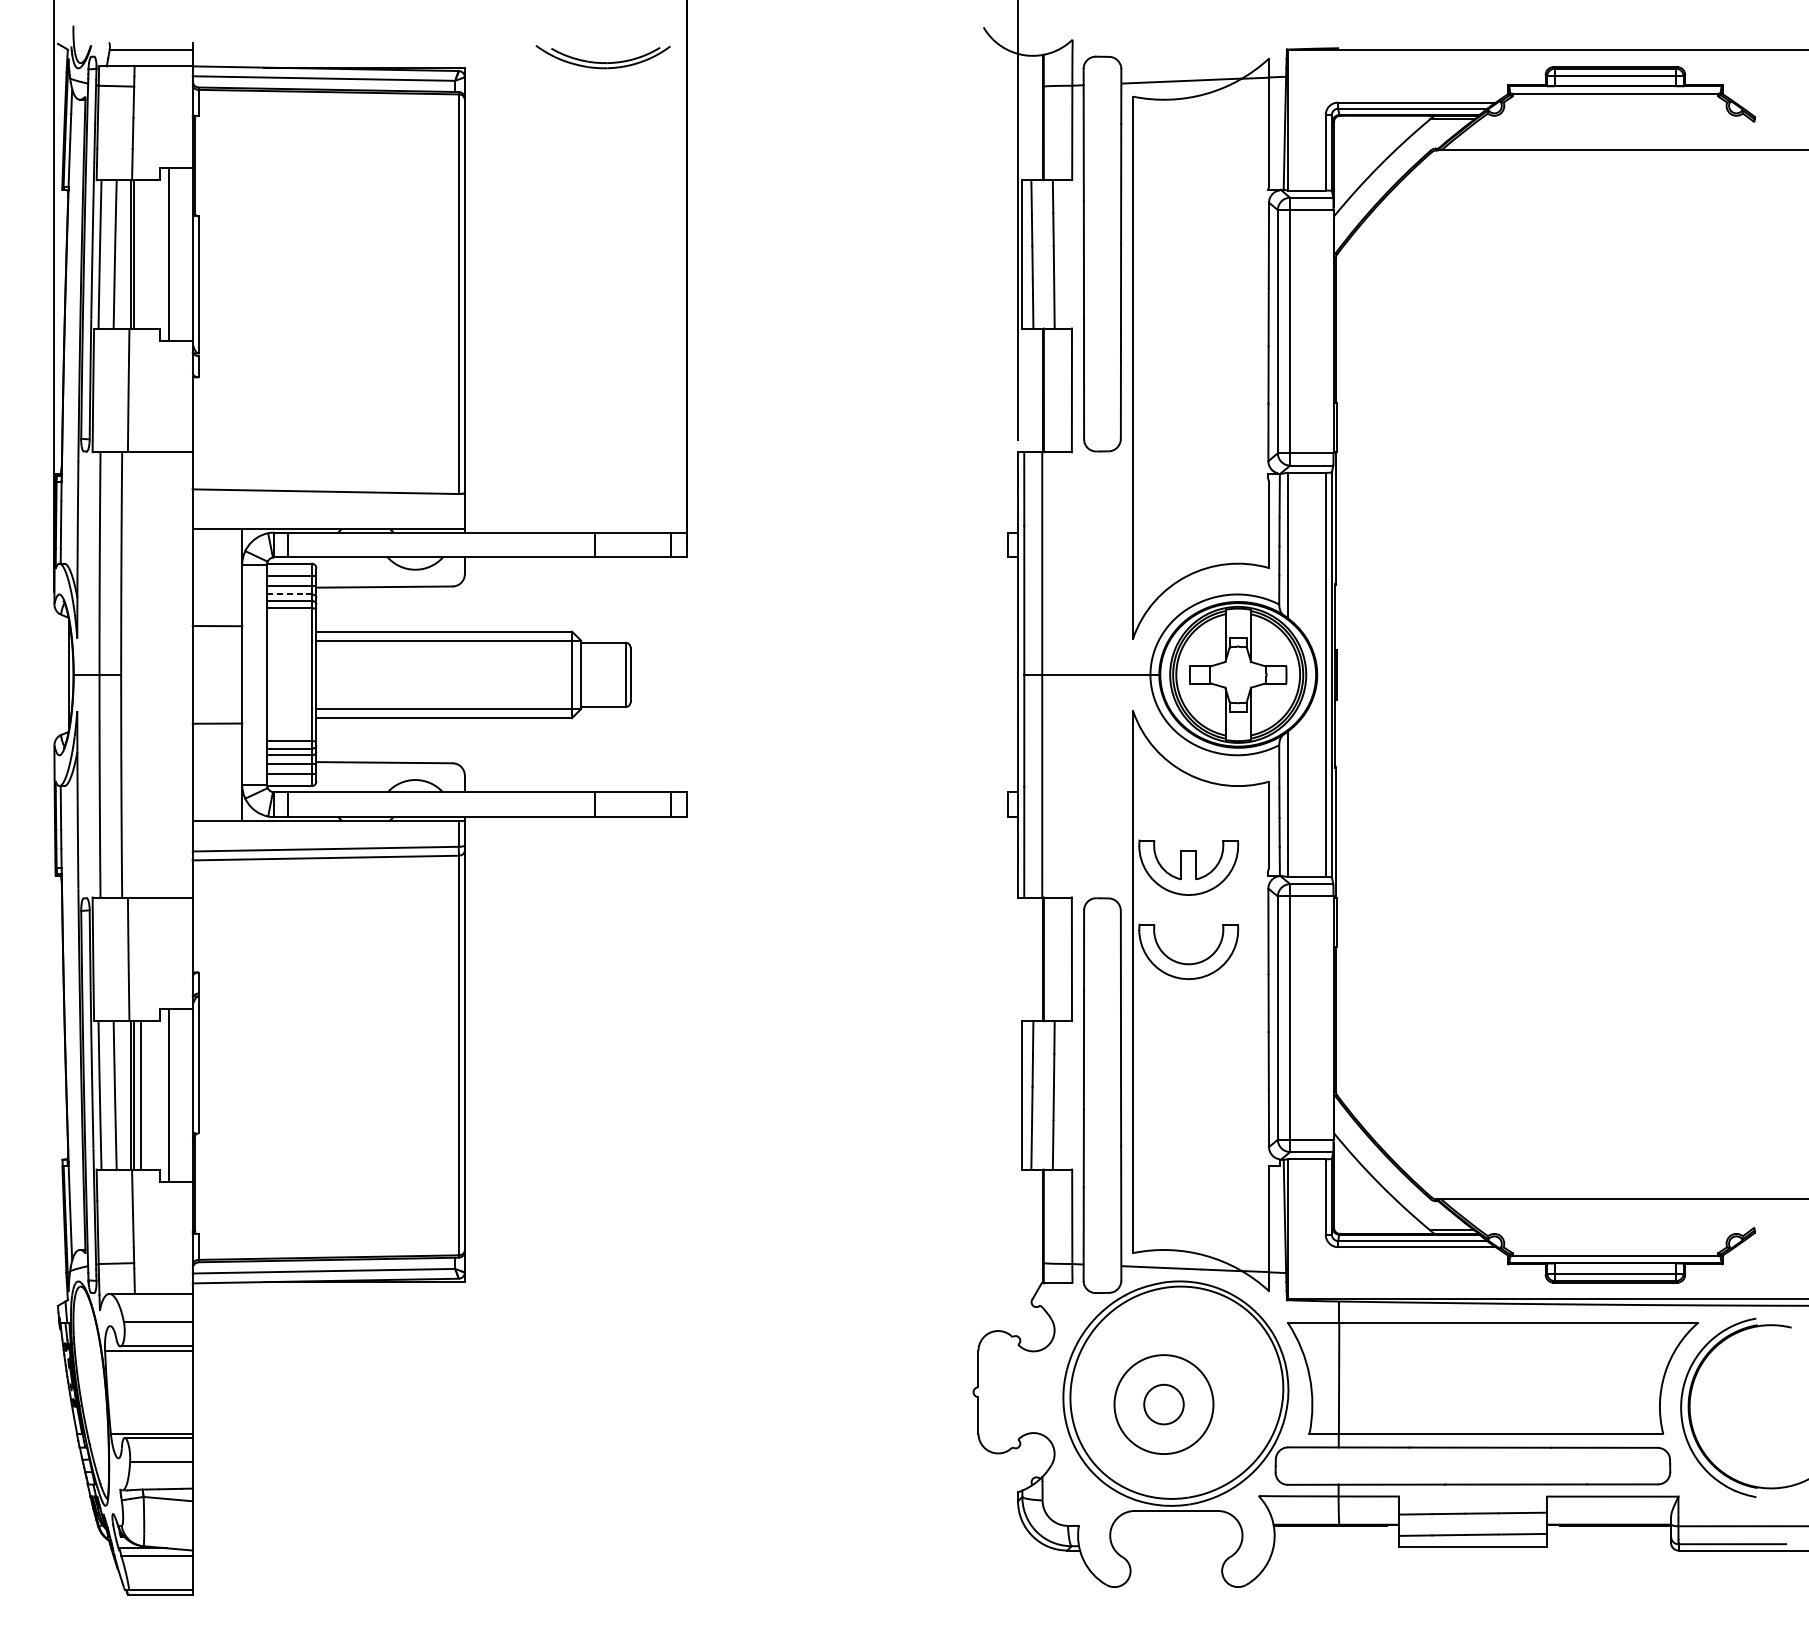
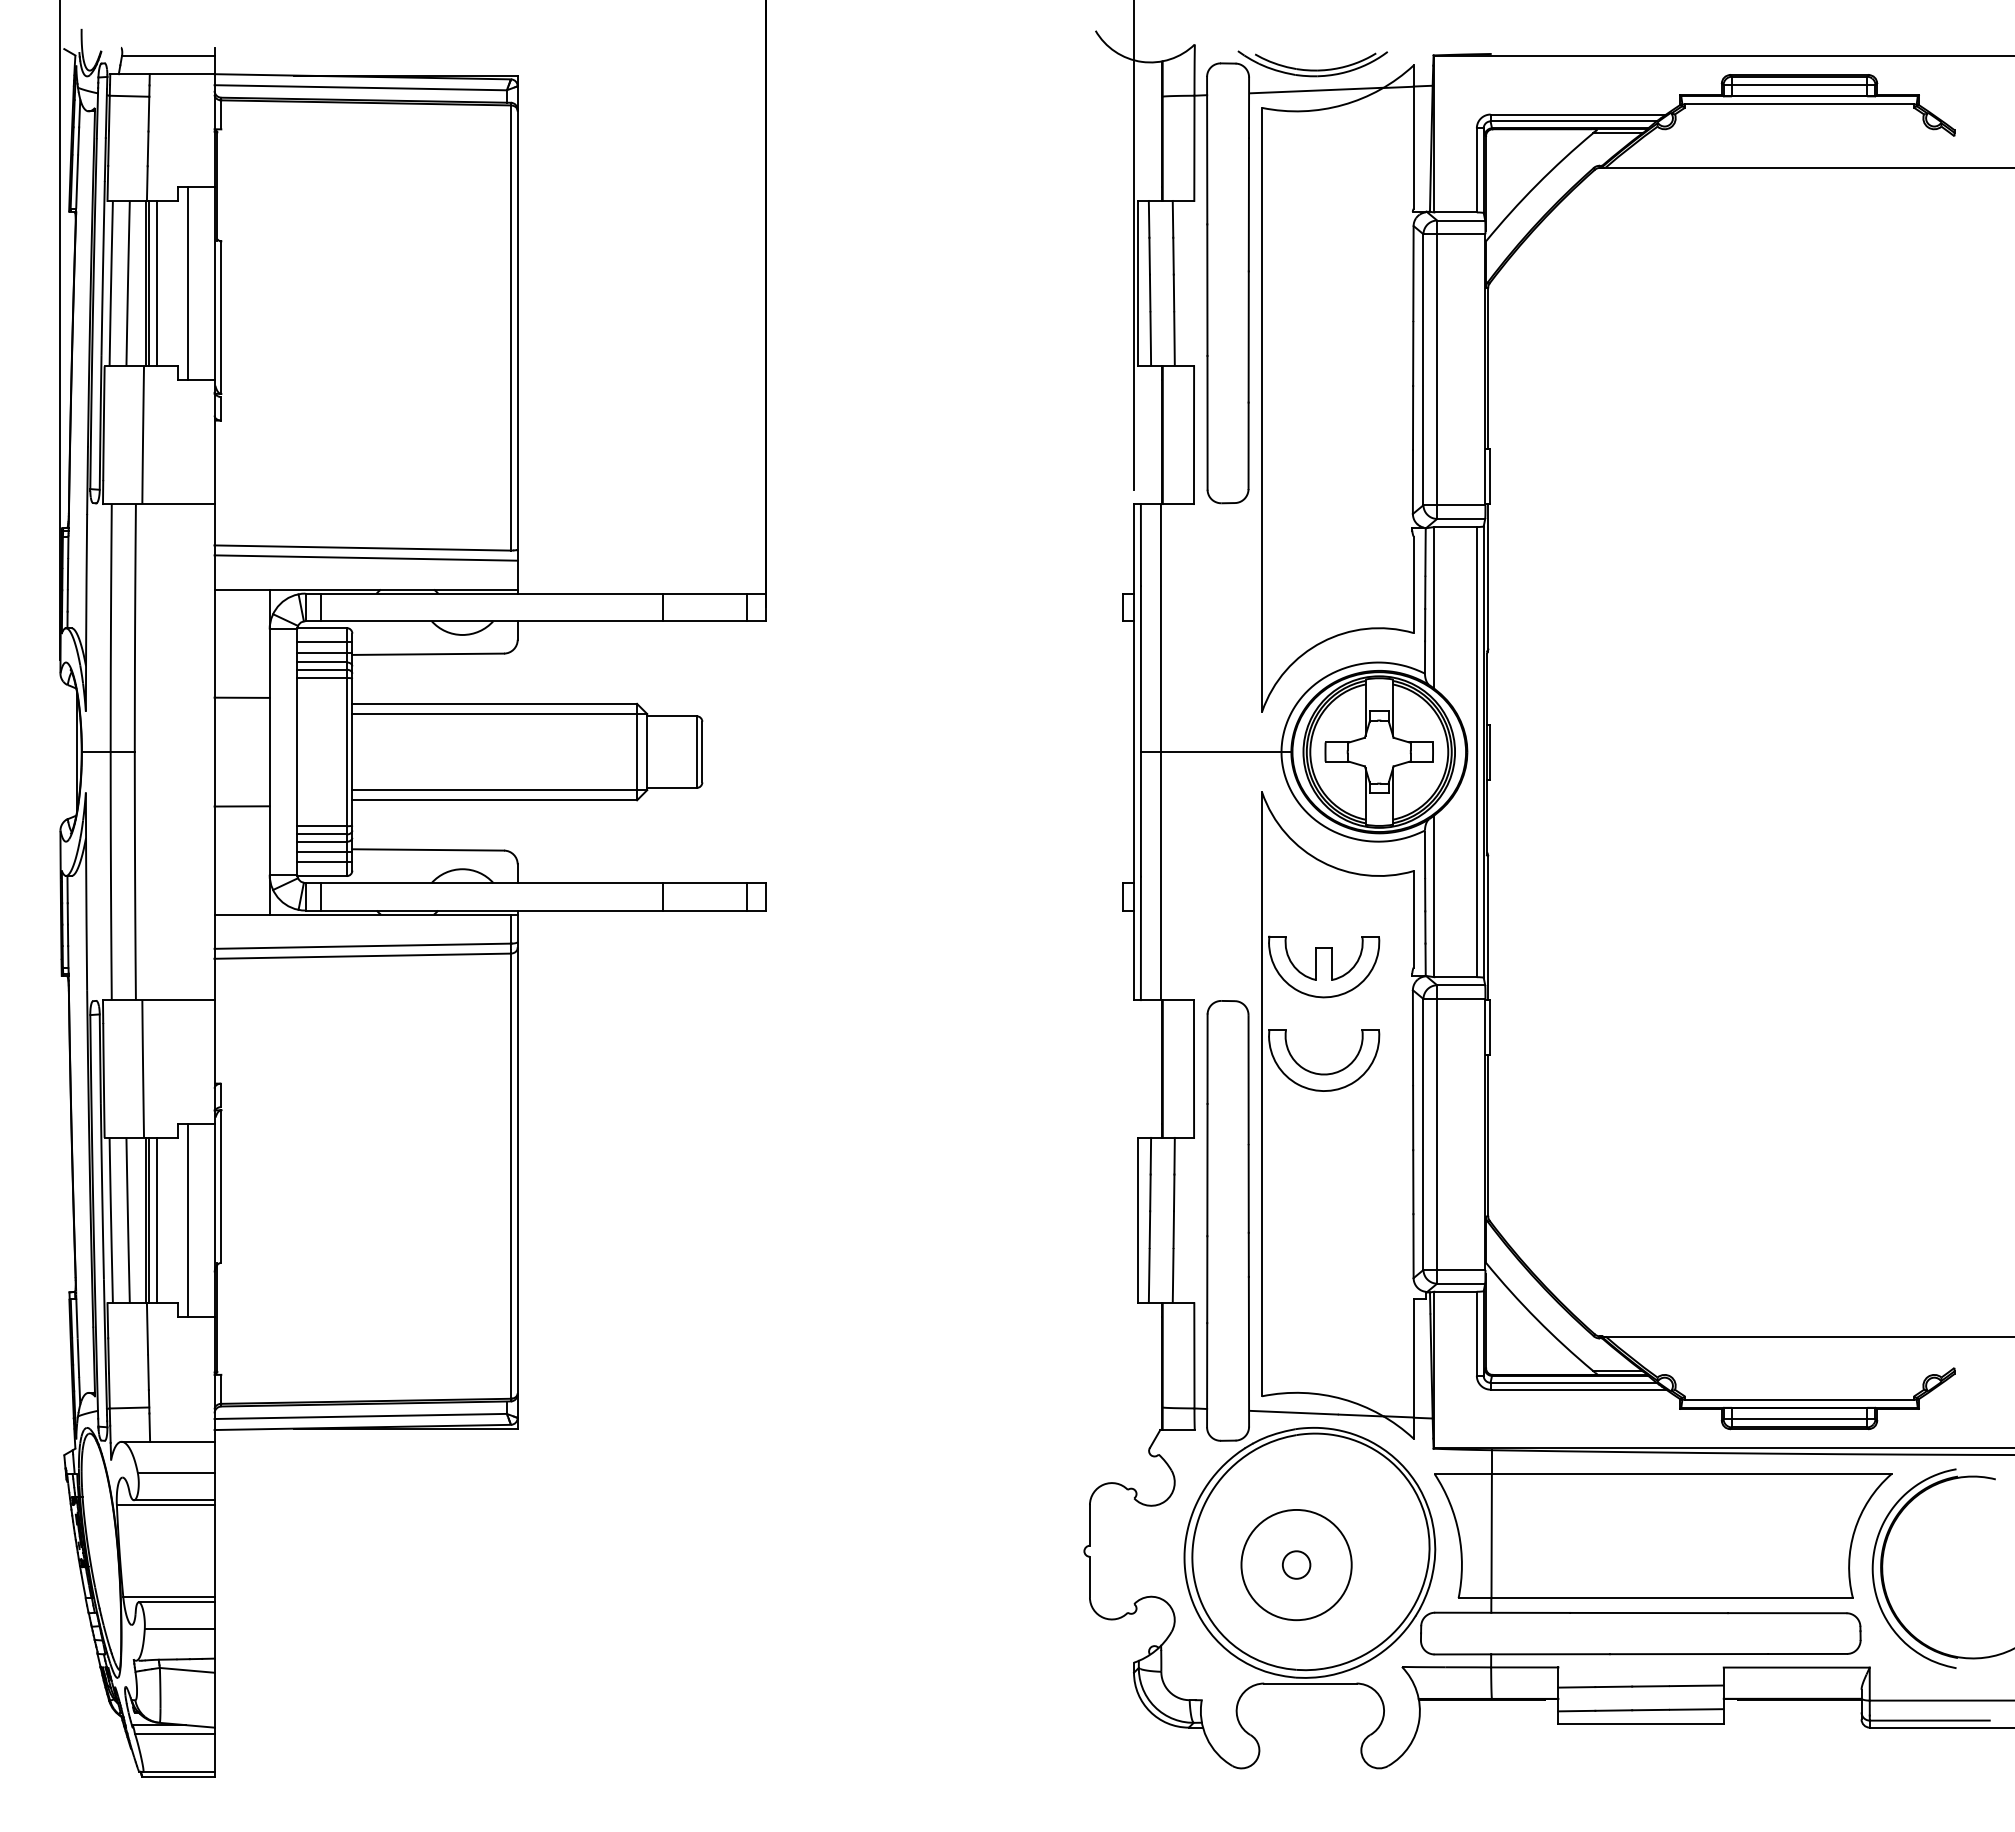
part: (602, 56) -> (1312, 63), moved
line: (141, 254) -> (157, 283), added
line: (328, 500) -> (365, 557), added
line: (289, 594) -> (322, 662), dashed -> solid
circle: (1163, 1404) -> (1296, 1564), size x0.62

